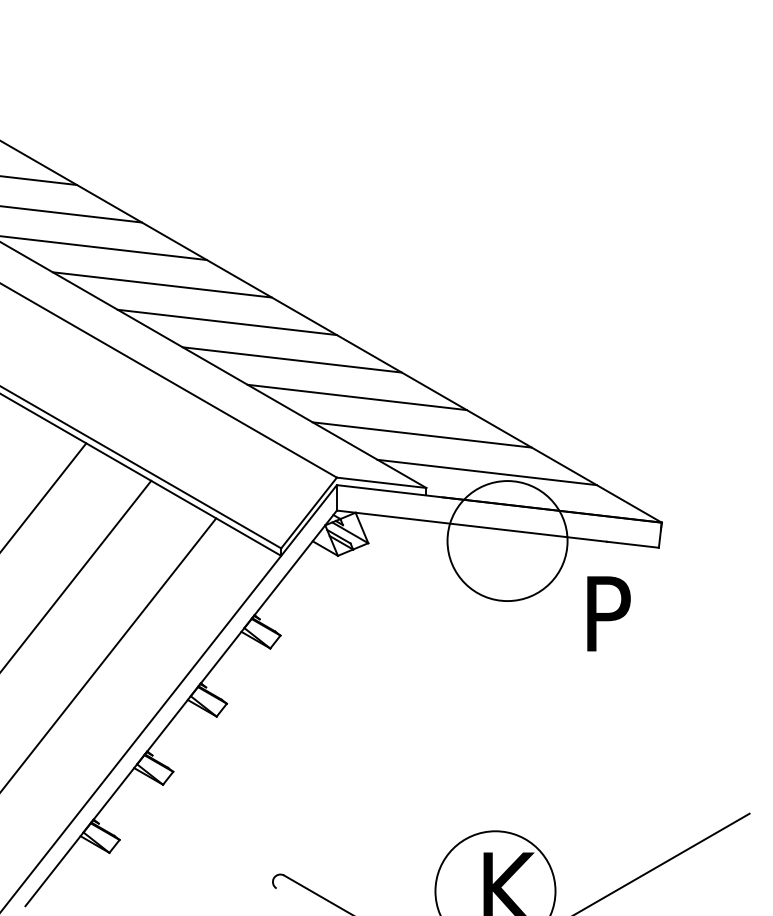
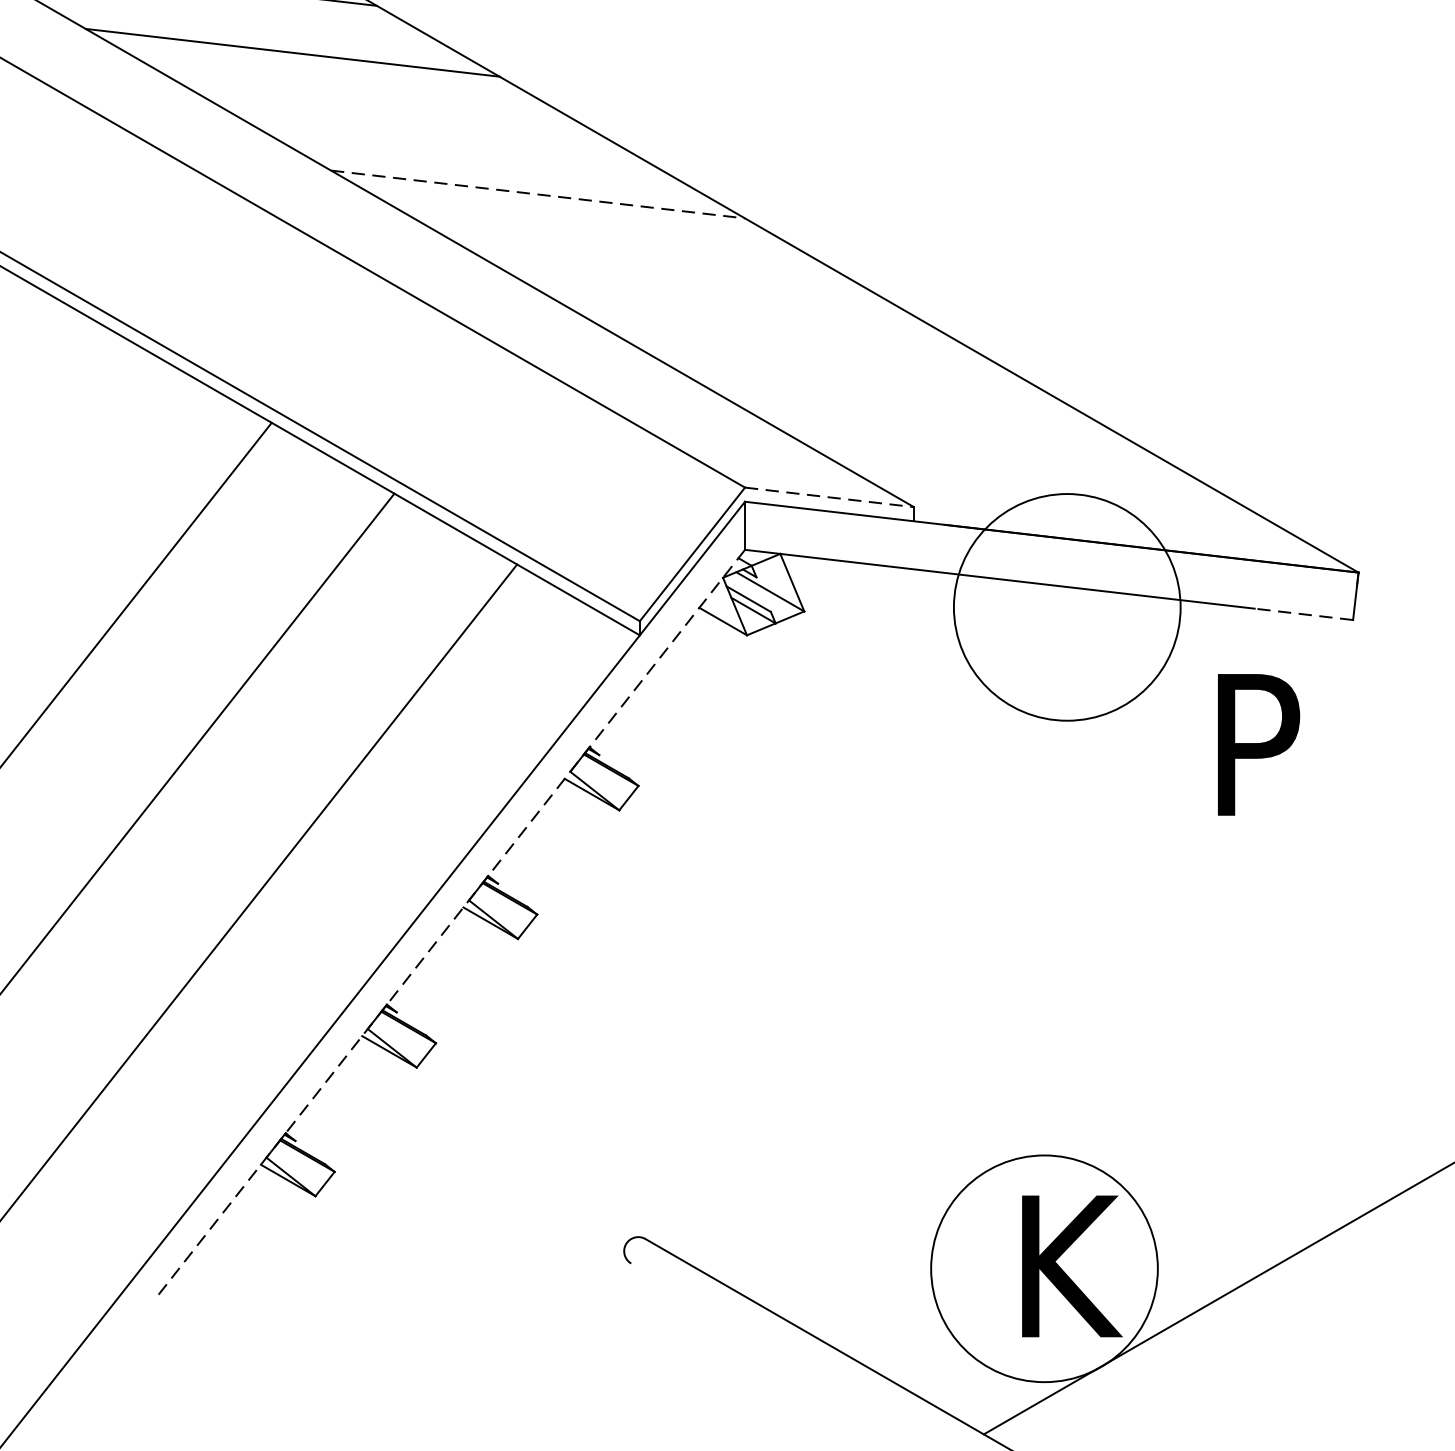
line: (161, 284) -> (413, 122), removed
line: (227, 322) -> (538, 194), solid -> dashed
line: (291, 359) -> (659, 264), removed
line: (356, 397) -> (782, 336), removed
line: (421, 434) -> (904, 406), removed
line: (486, 472) -> (1027, 477), removed
line: (382, 482) -> (831, 496), solid -> dashed
line: (632, 544) -> (1303, 613), solid -> dashed
line: (181, 708) -> (451, 923), solid -> dashed

